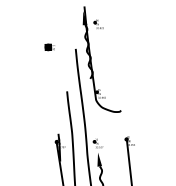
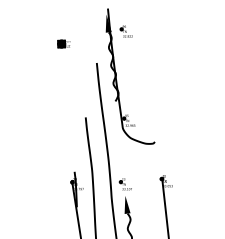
part: (49, 46) -> (63, 43), moved

